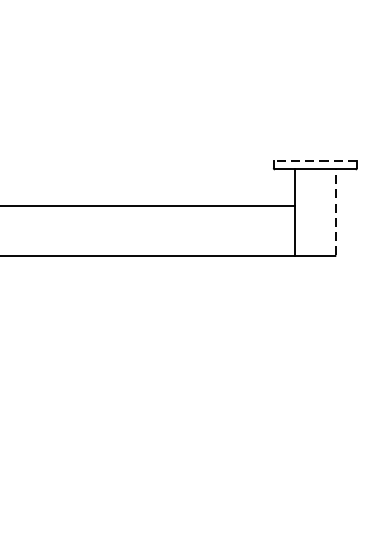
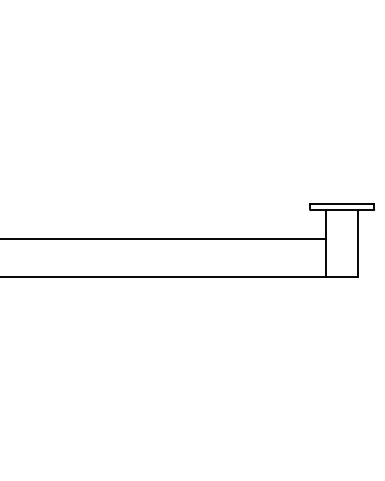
line: (314, 160) -> (341, 203), dashed -> solid
line: (335, 211) -> (357, 242), dashed -> solid

